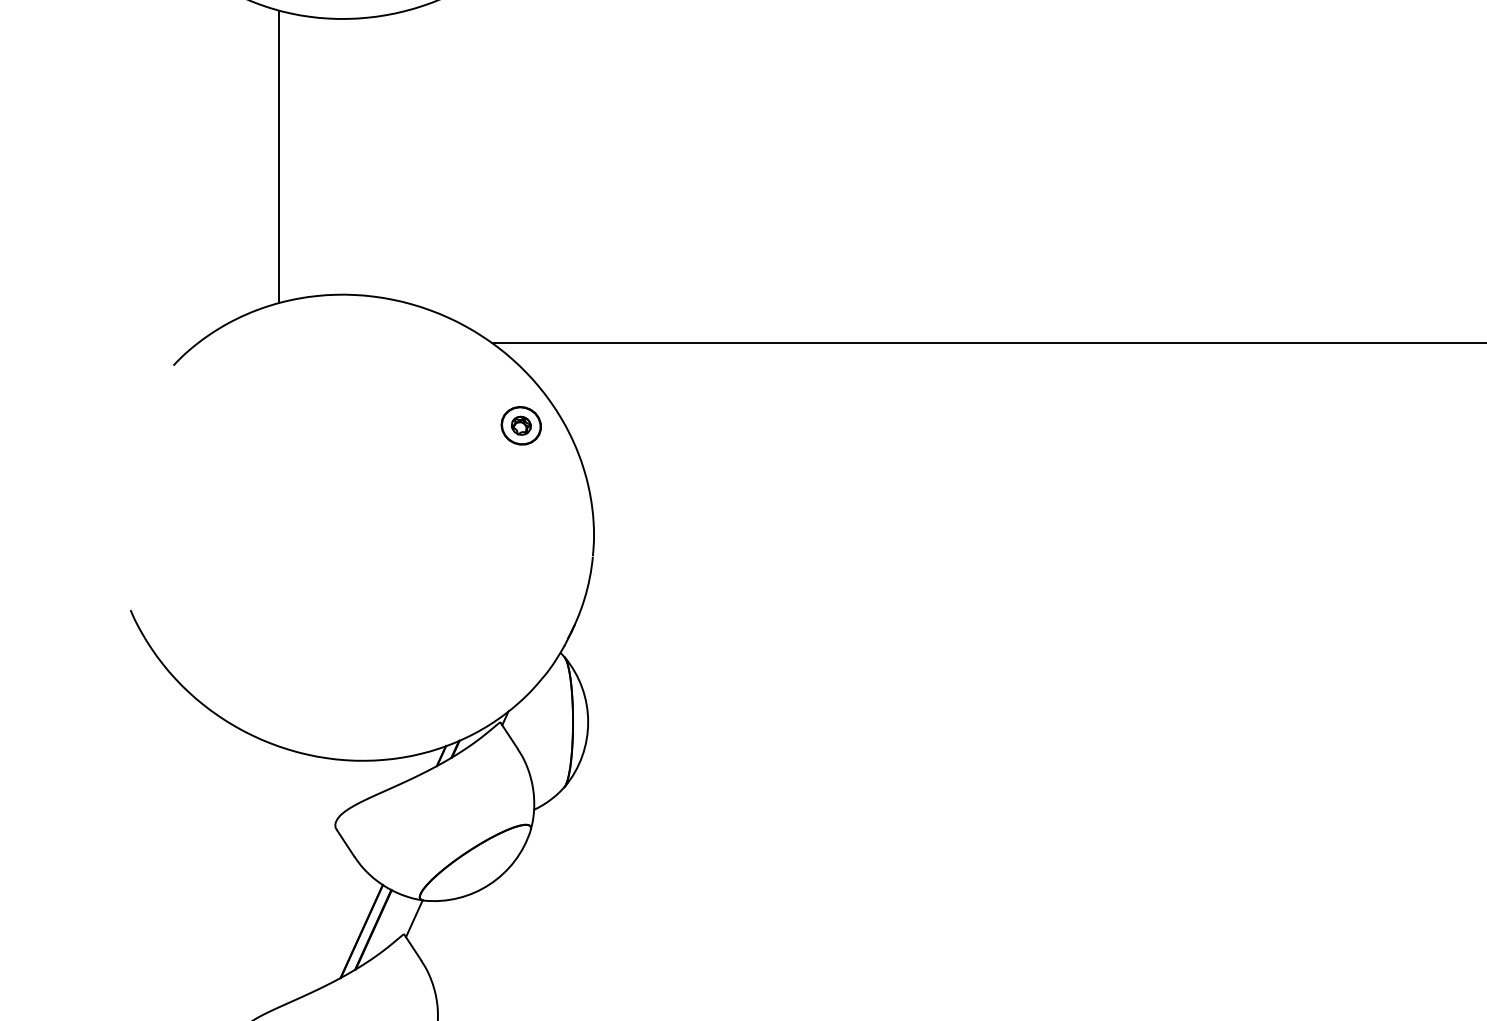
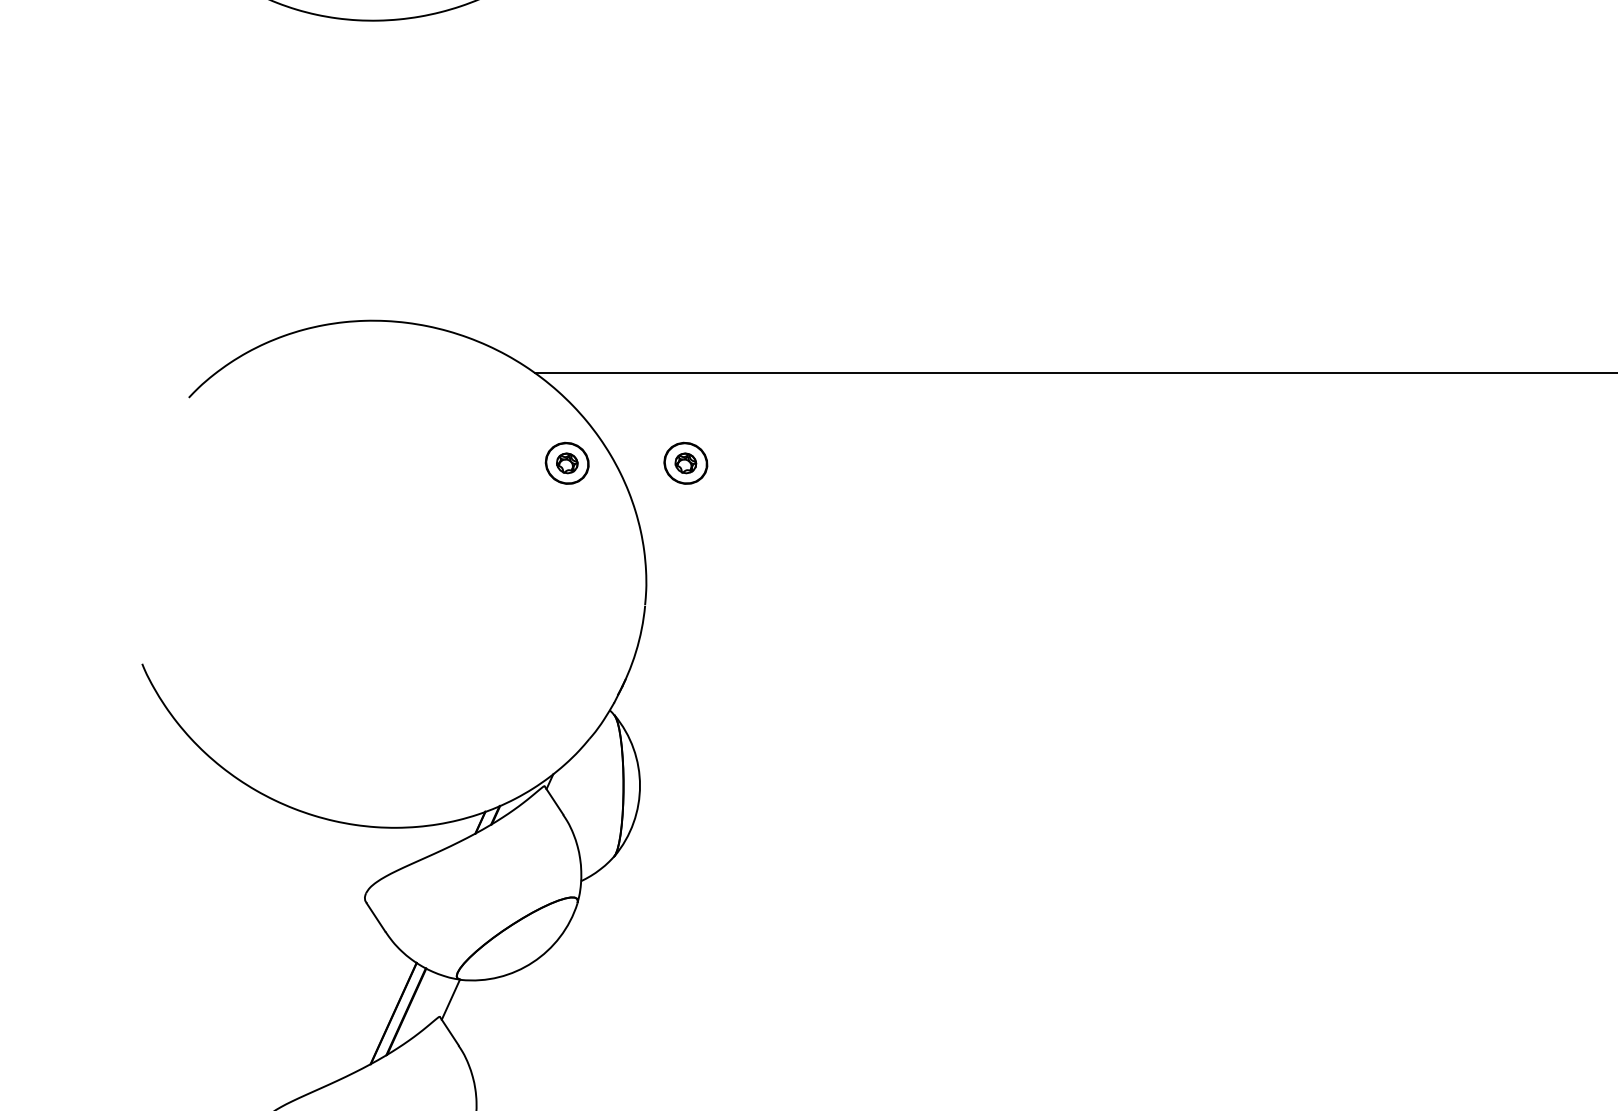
line: (279, 156) -> (304, 170), removed
part: (629, 425) -> (684, 463), added

